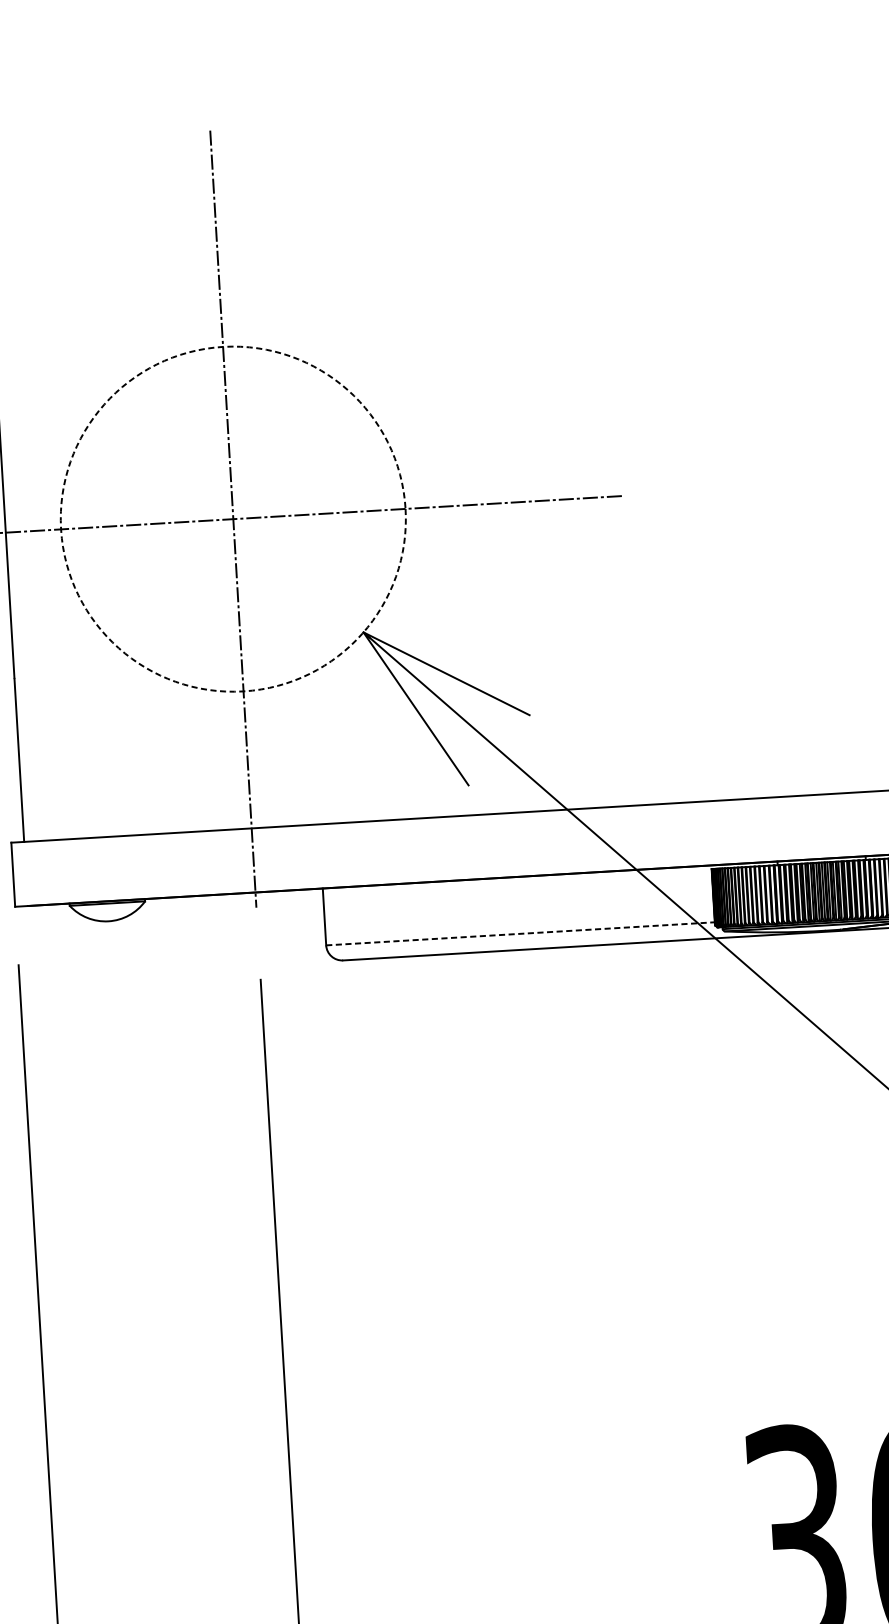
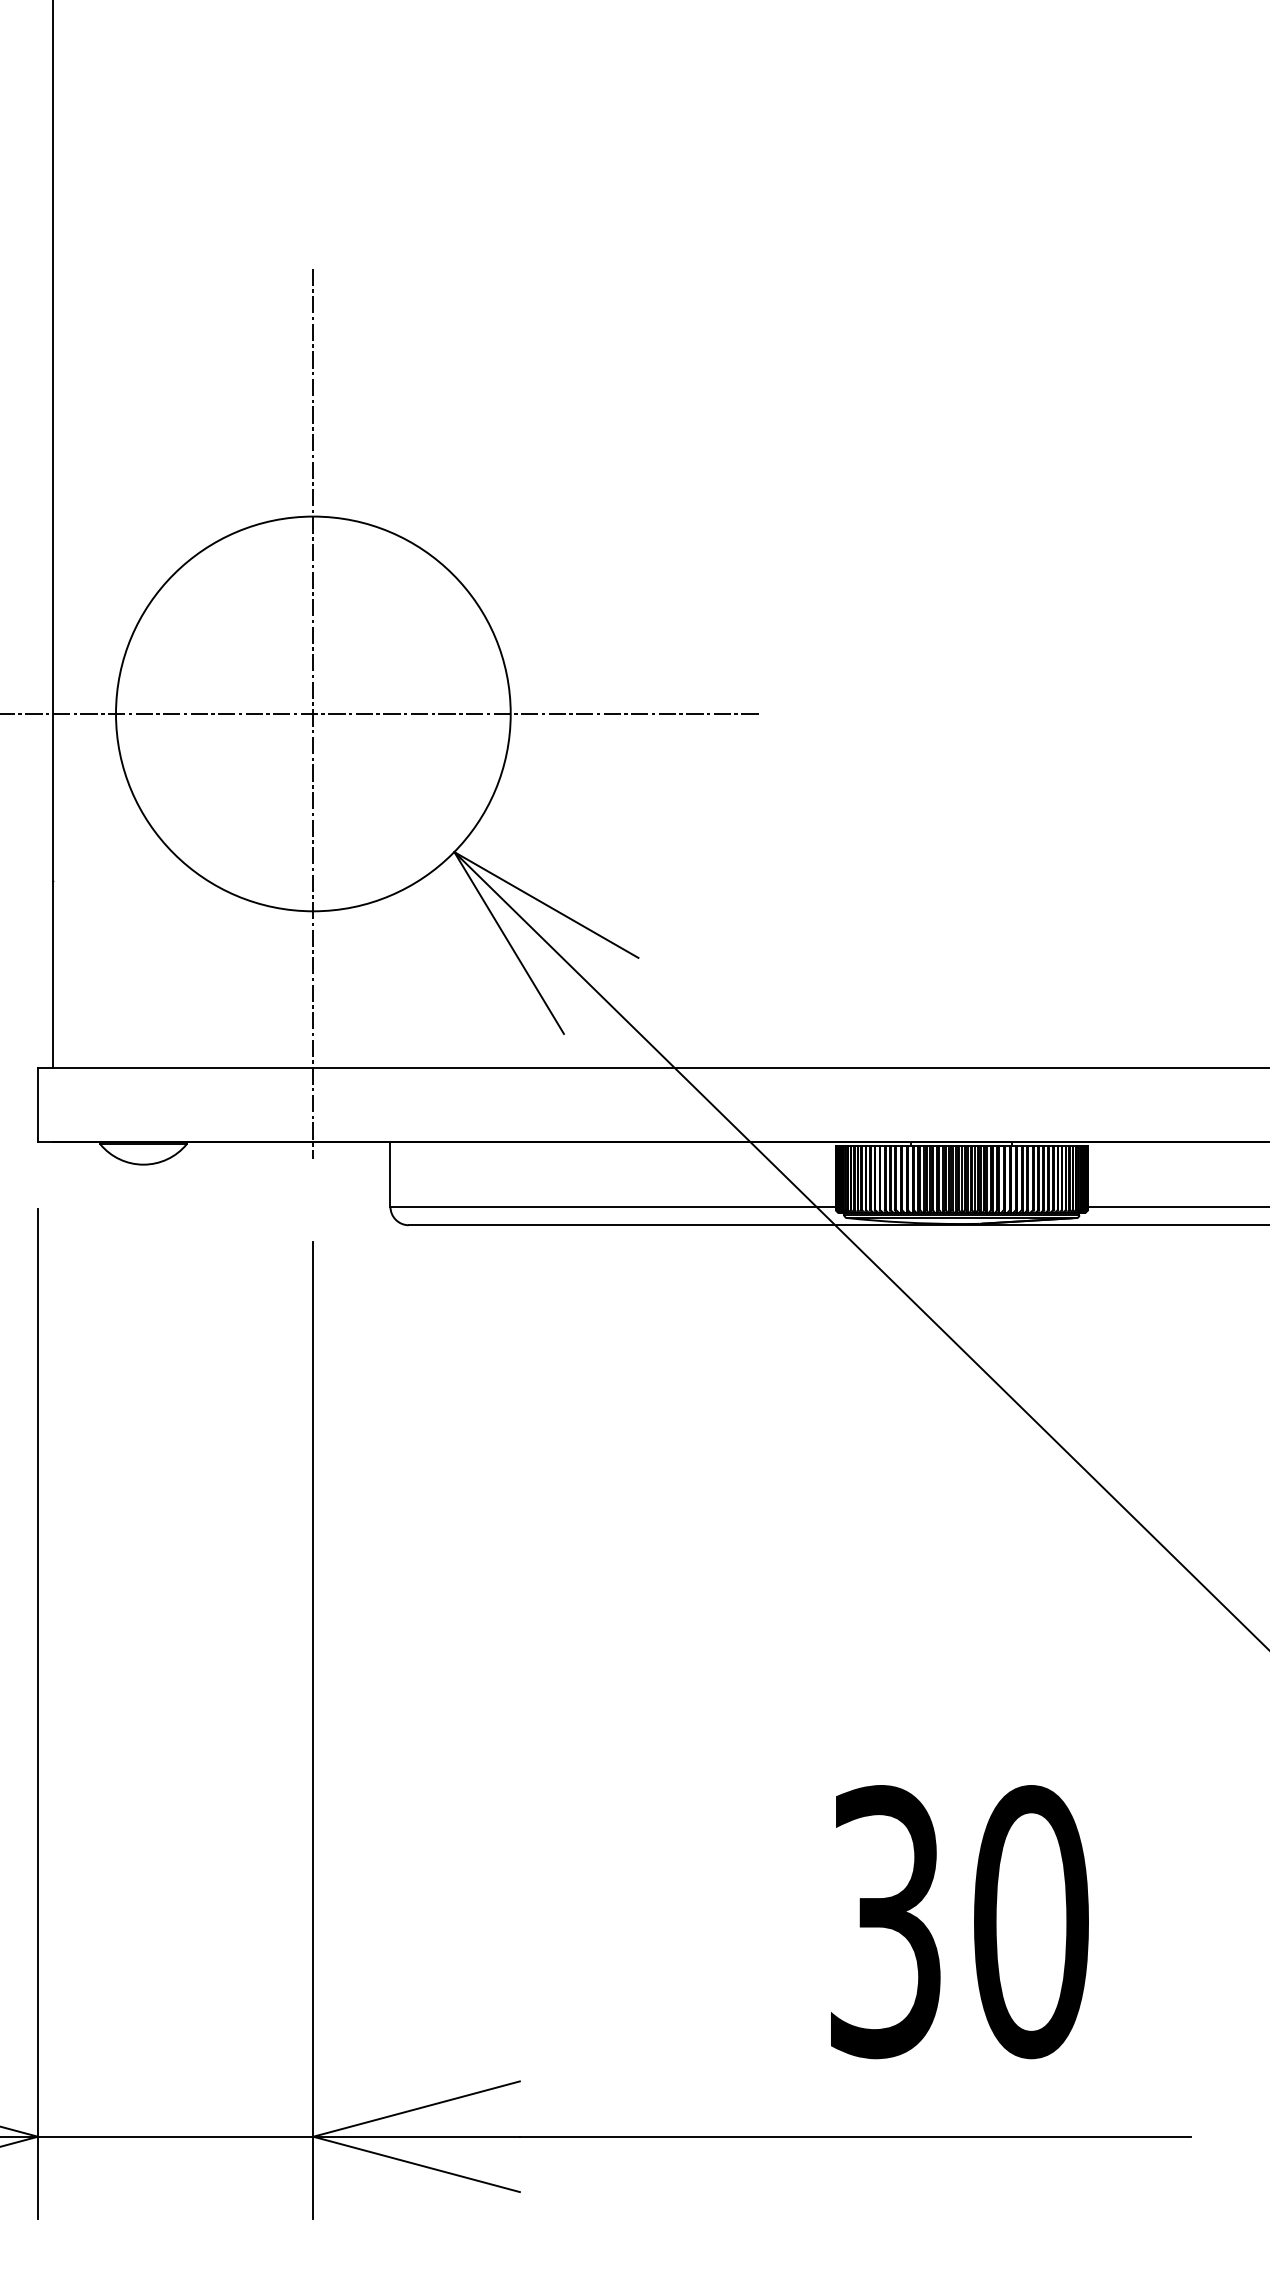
circle: (233, 518) -> (313, 713), dashed -> solid
line: (520, 933) -> (613, 1206), dashed -> solid

